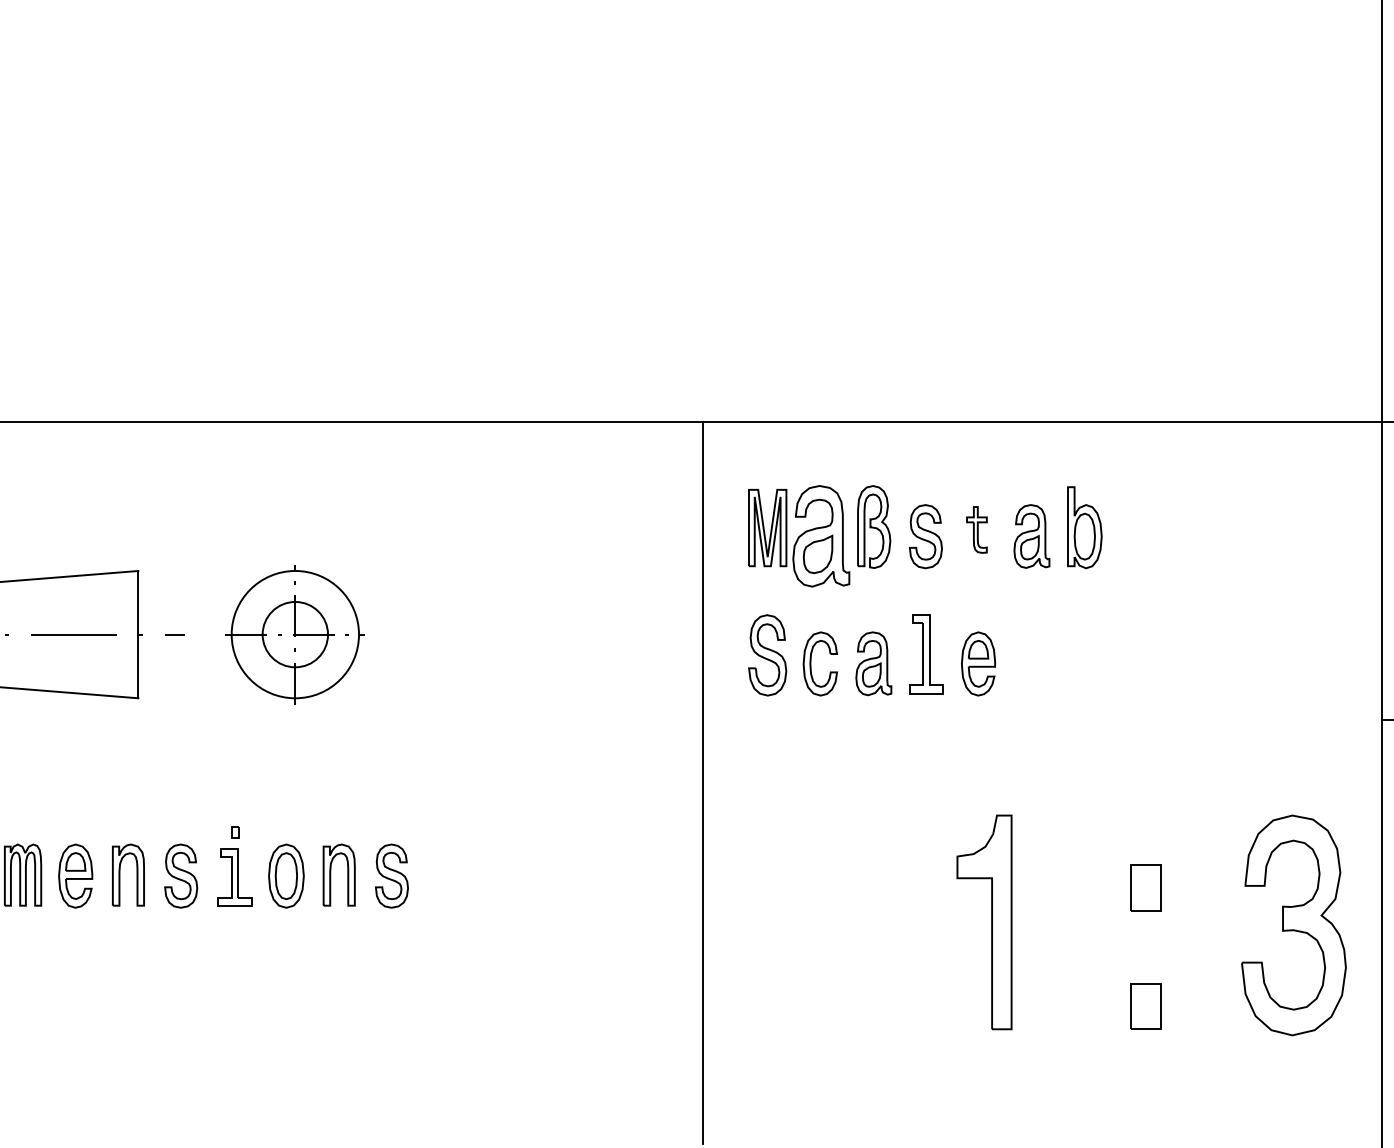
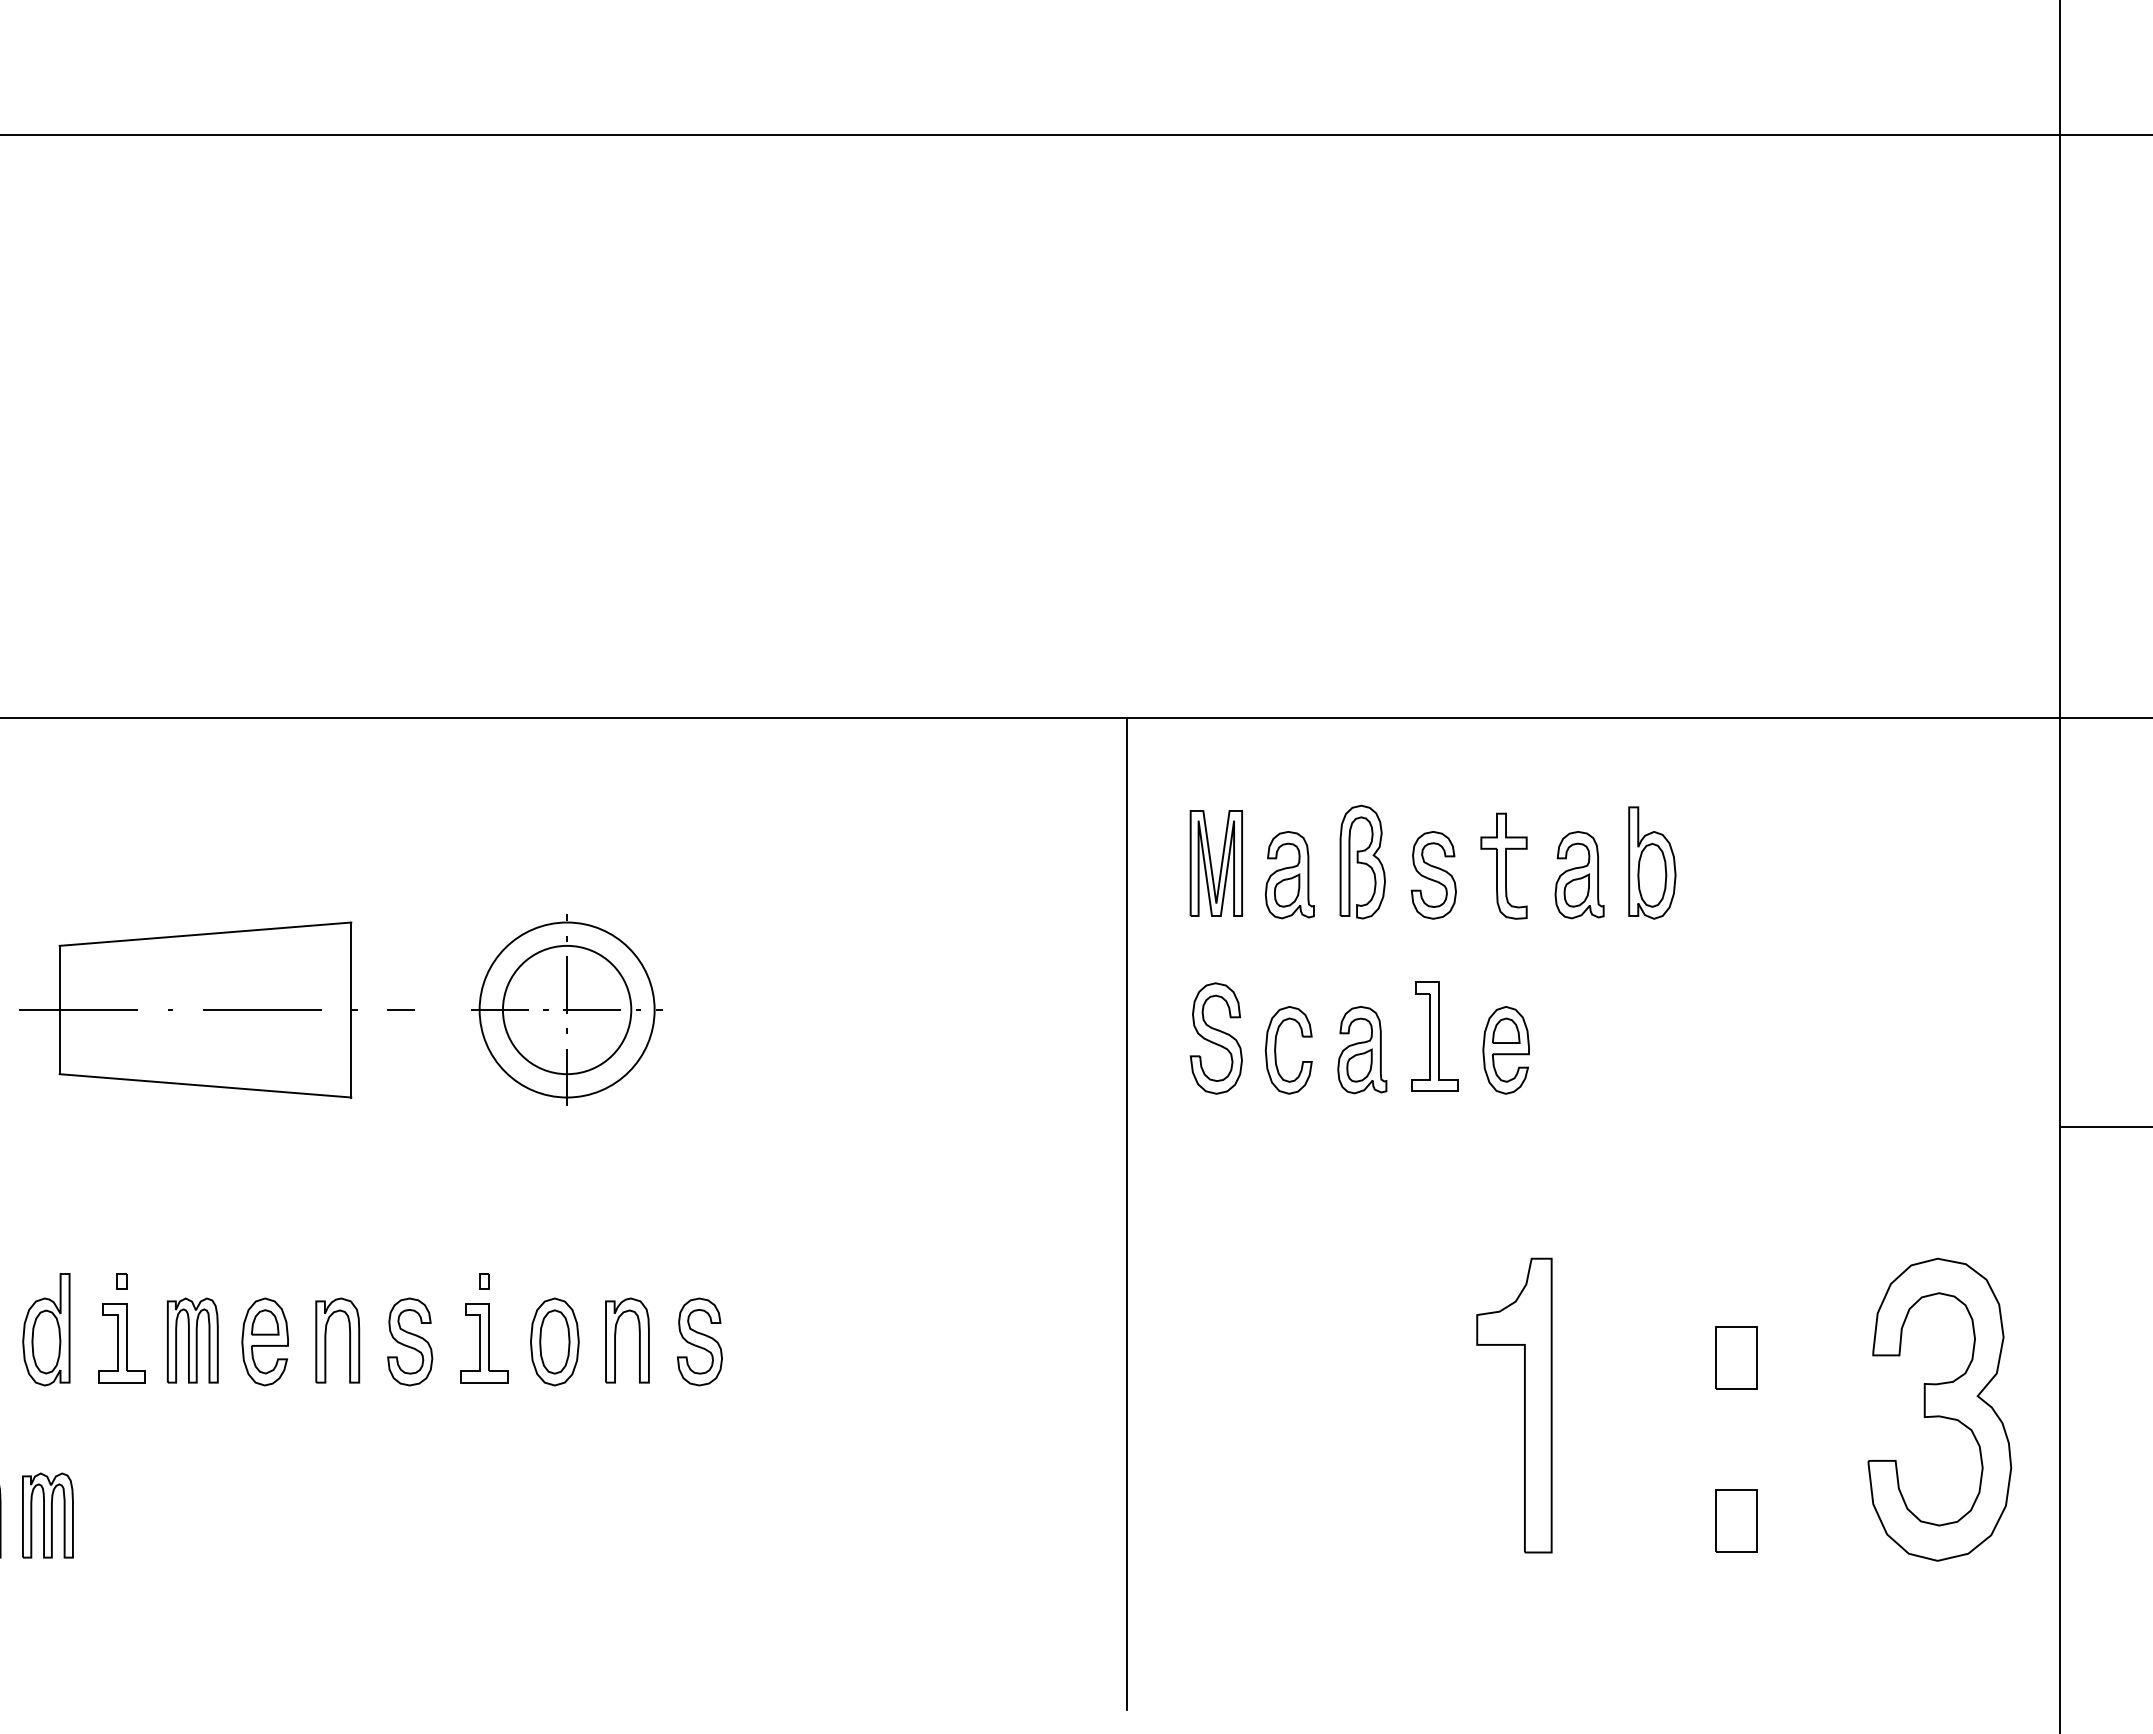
part: (976, 529) -> (1503, 865), size x1.67
part: (820, 536) -> (1289, 875), size x0.62
circle: (294, 634) -> (566, 1009), size x1.43

